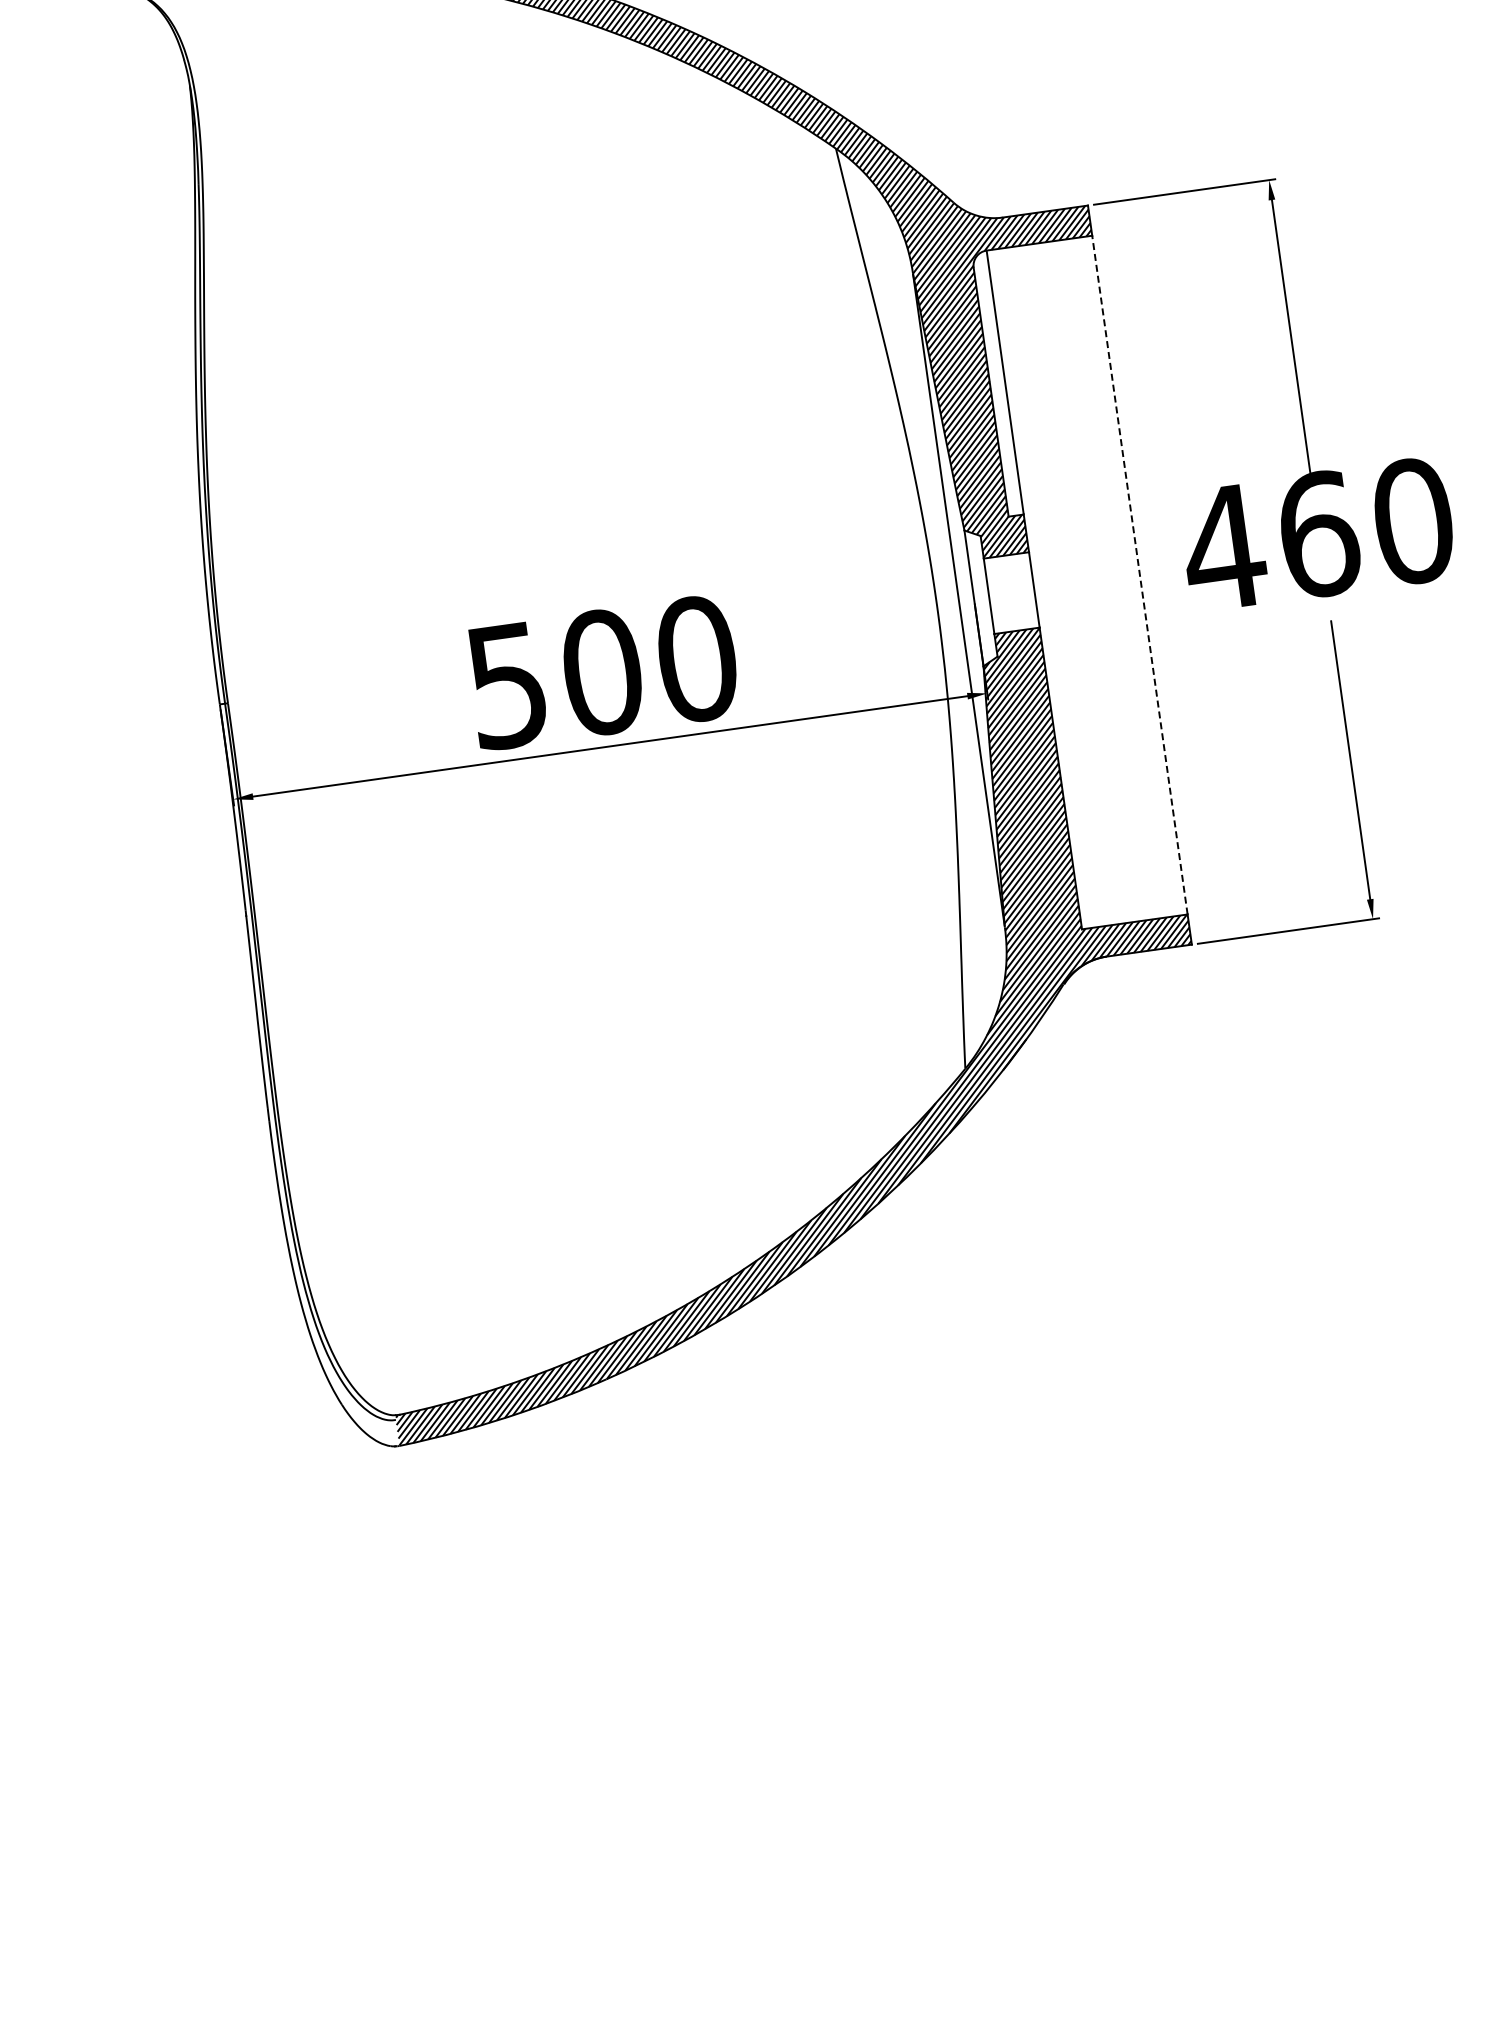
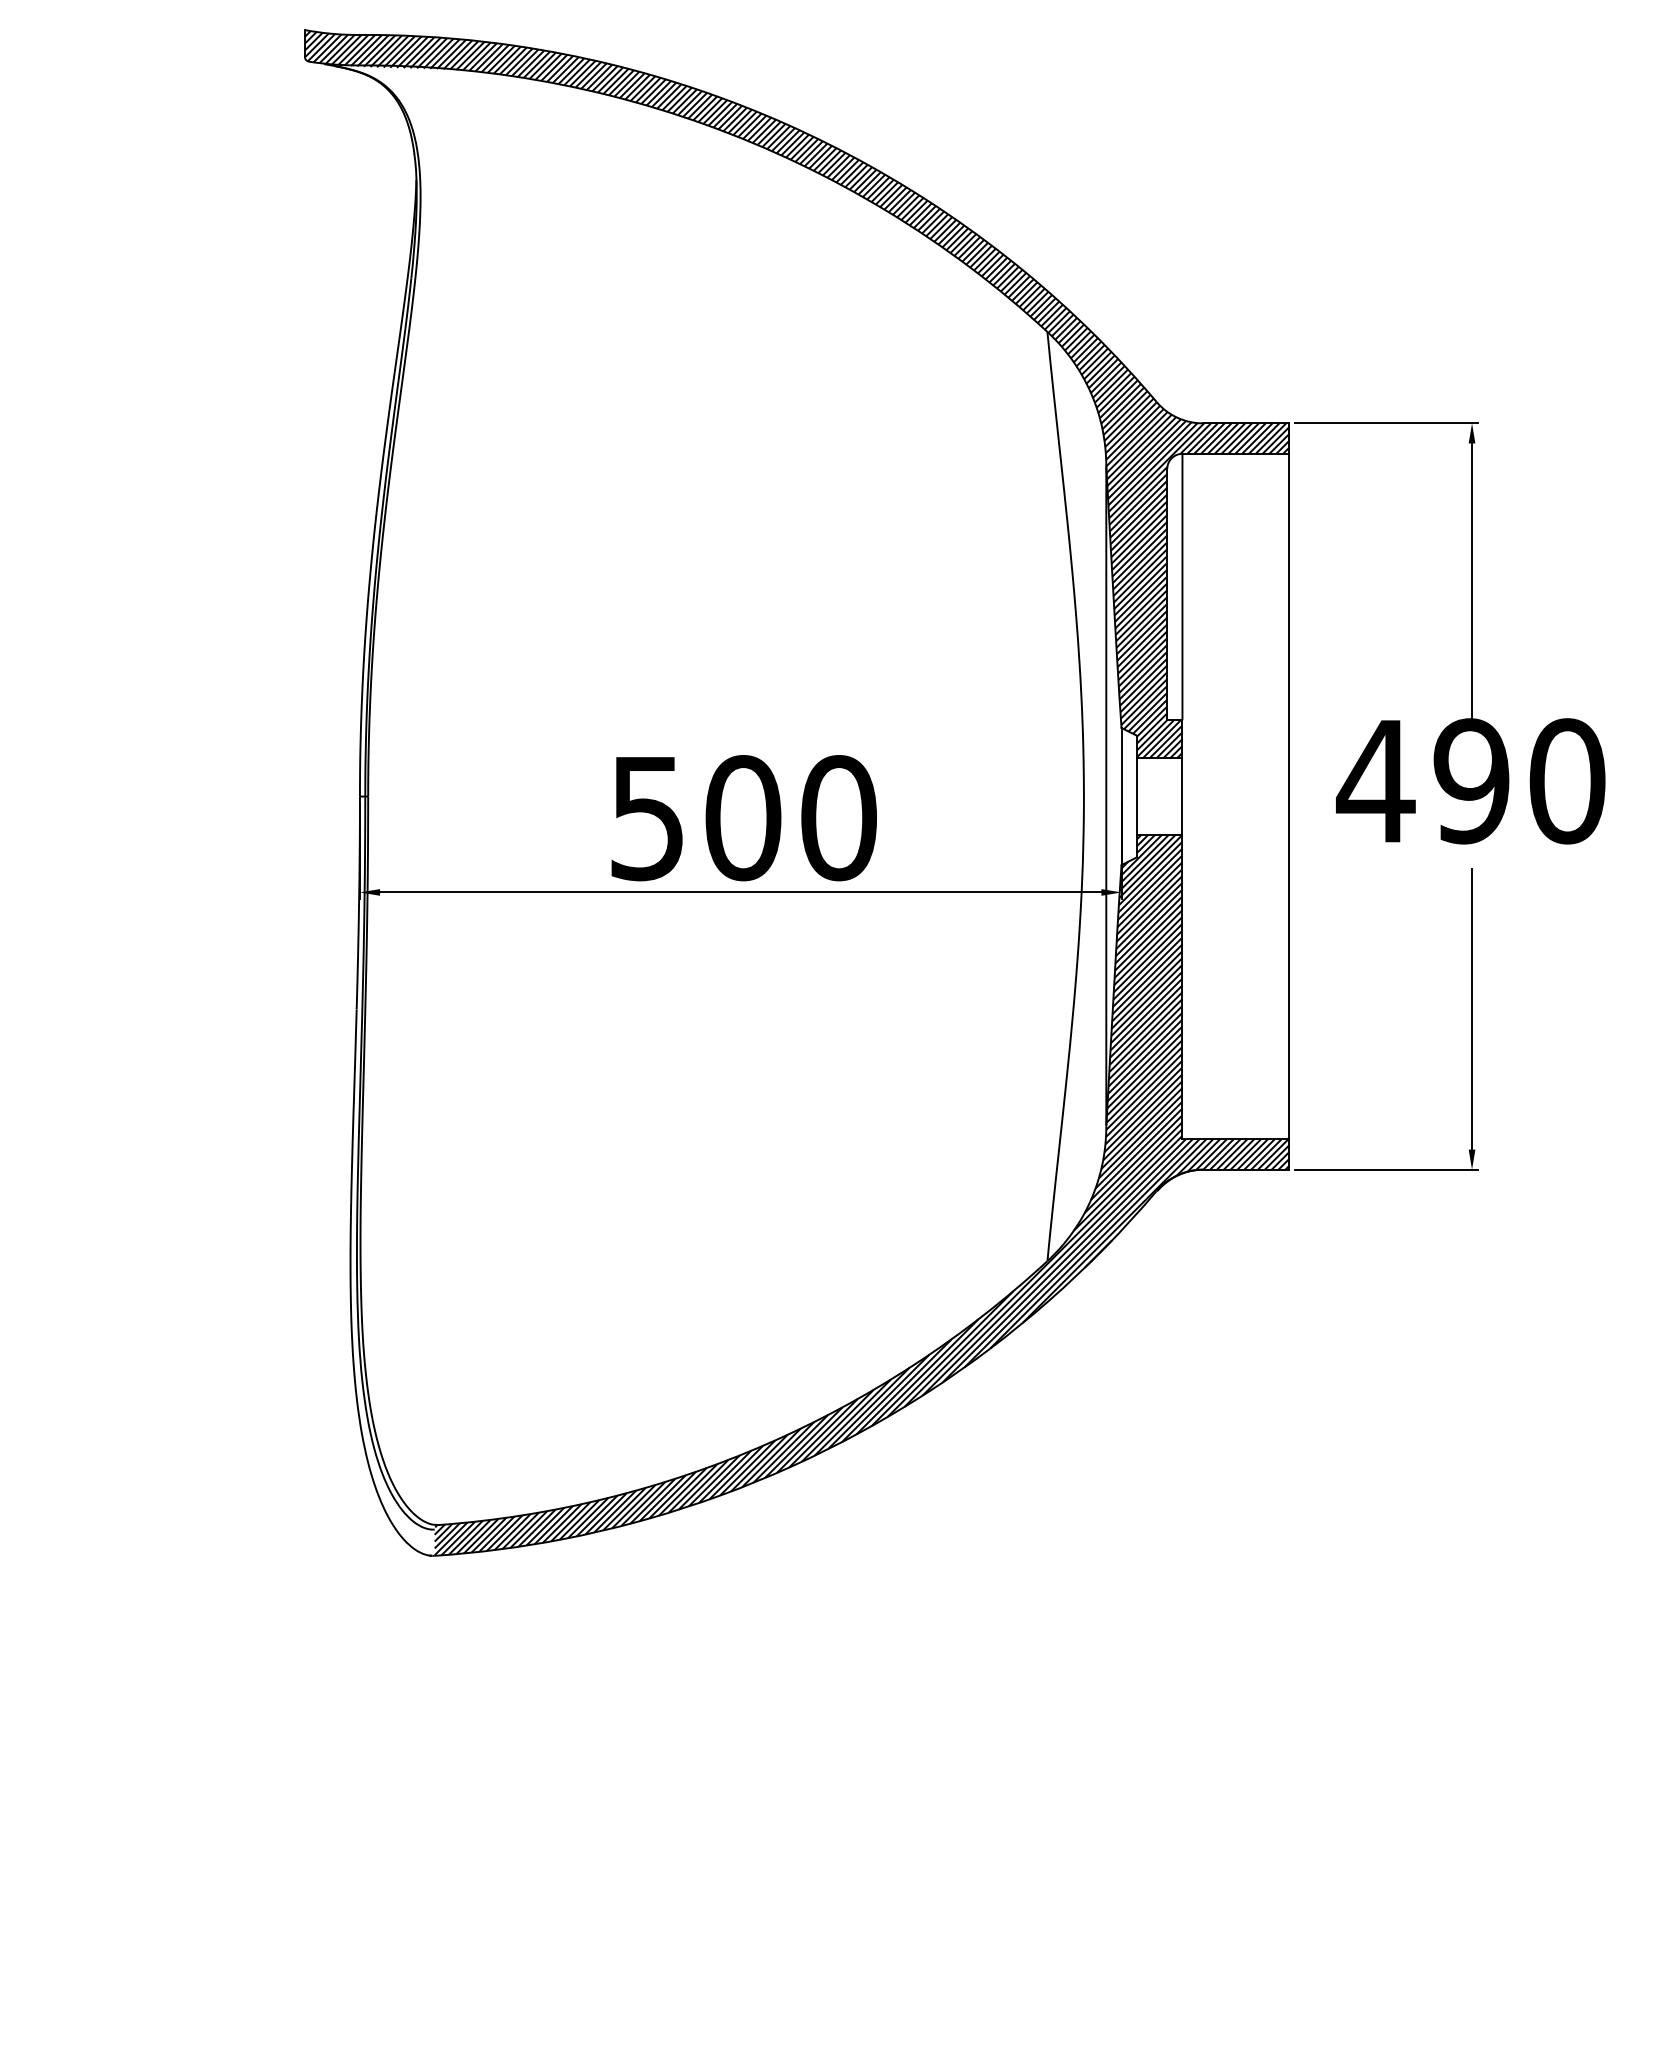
text: (1318, 534) -> (1471, 781), 460 -> 490
line: (1140, 575) -> (1289, 796), dashed -> solid

